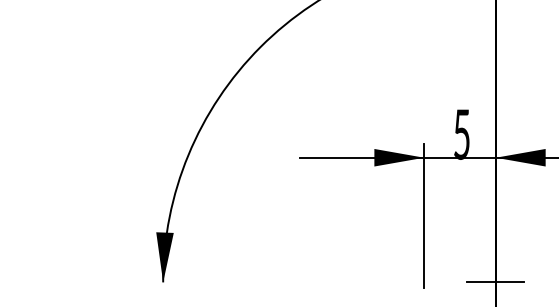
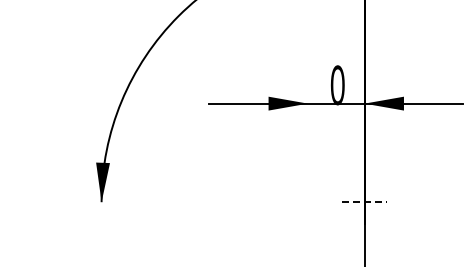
text: (461, 134) -> (337, 85), 5 -> 0
line: (423, 215) -> (307, 149), removed
line: (495, 281) -> (364, 201), solid -> dashed

